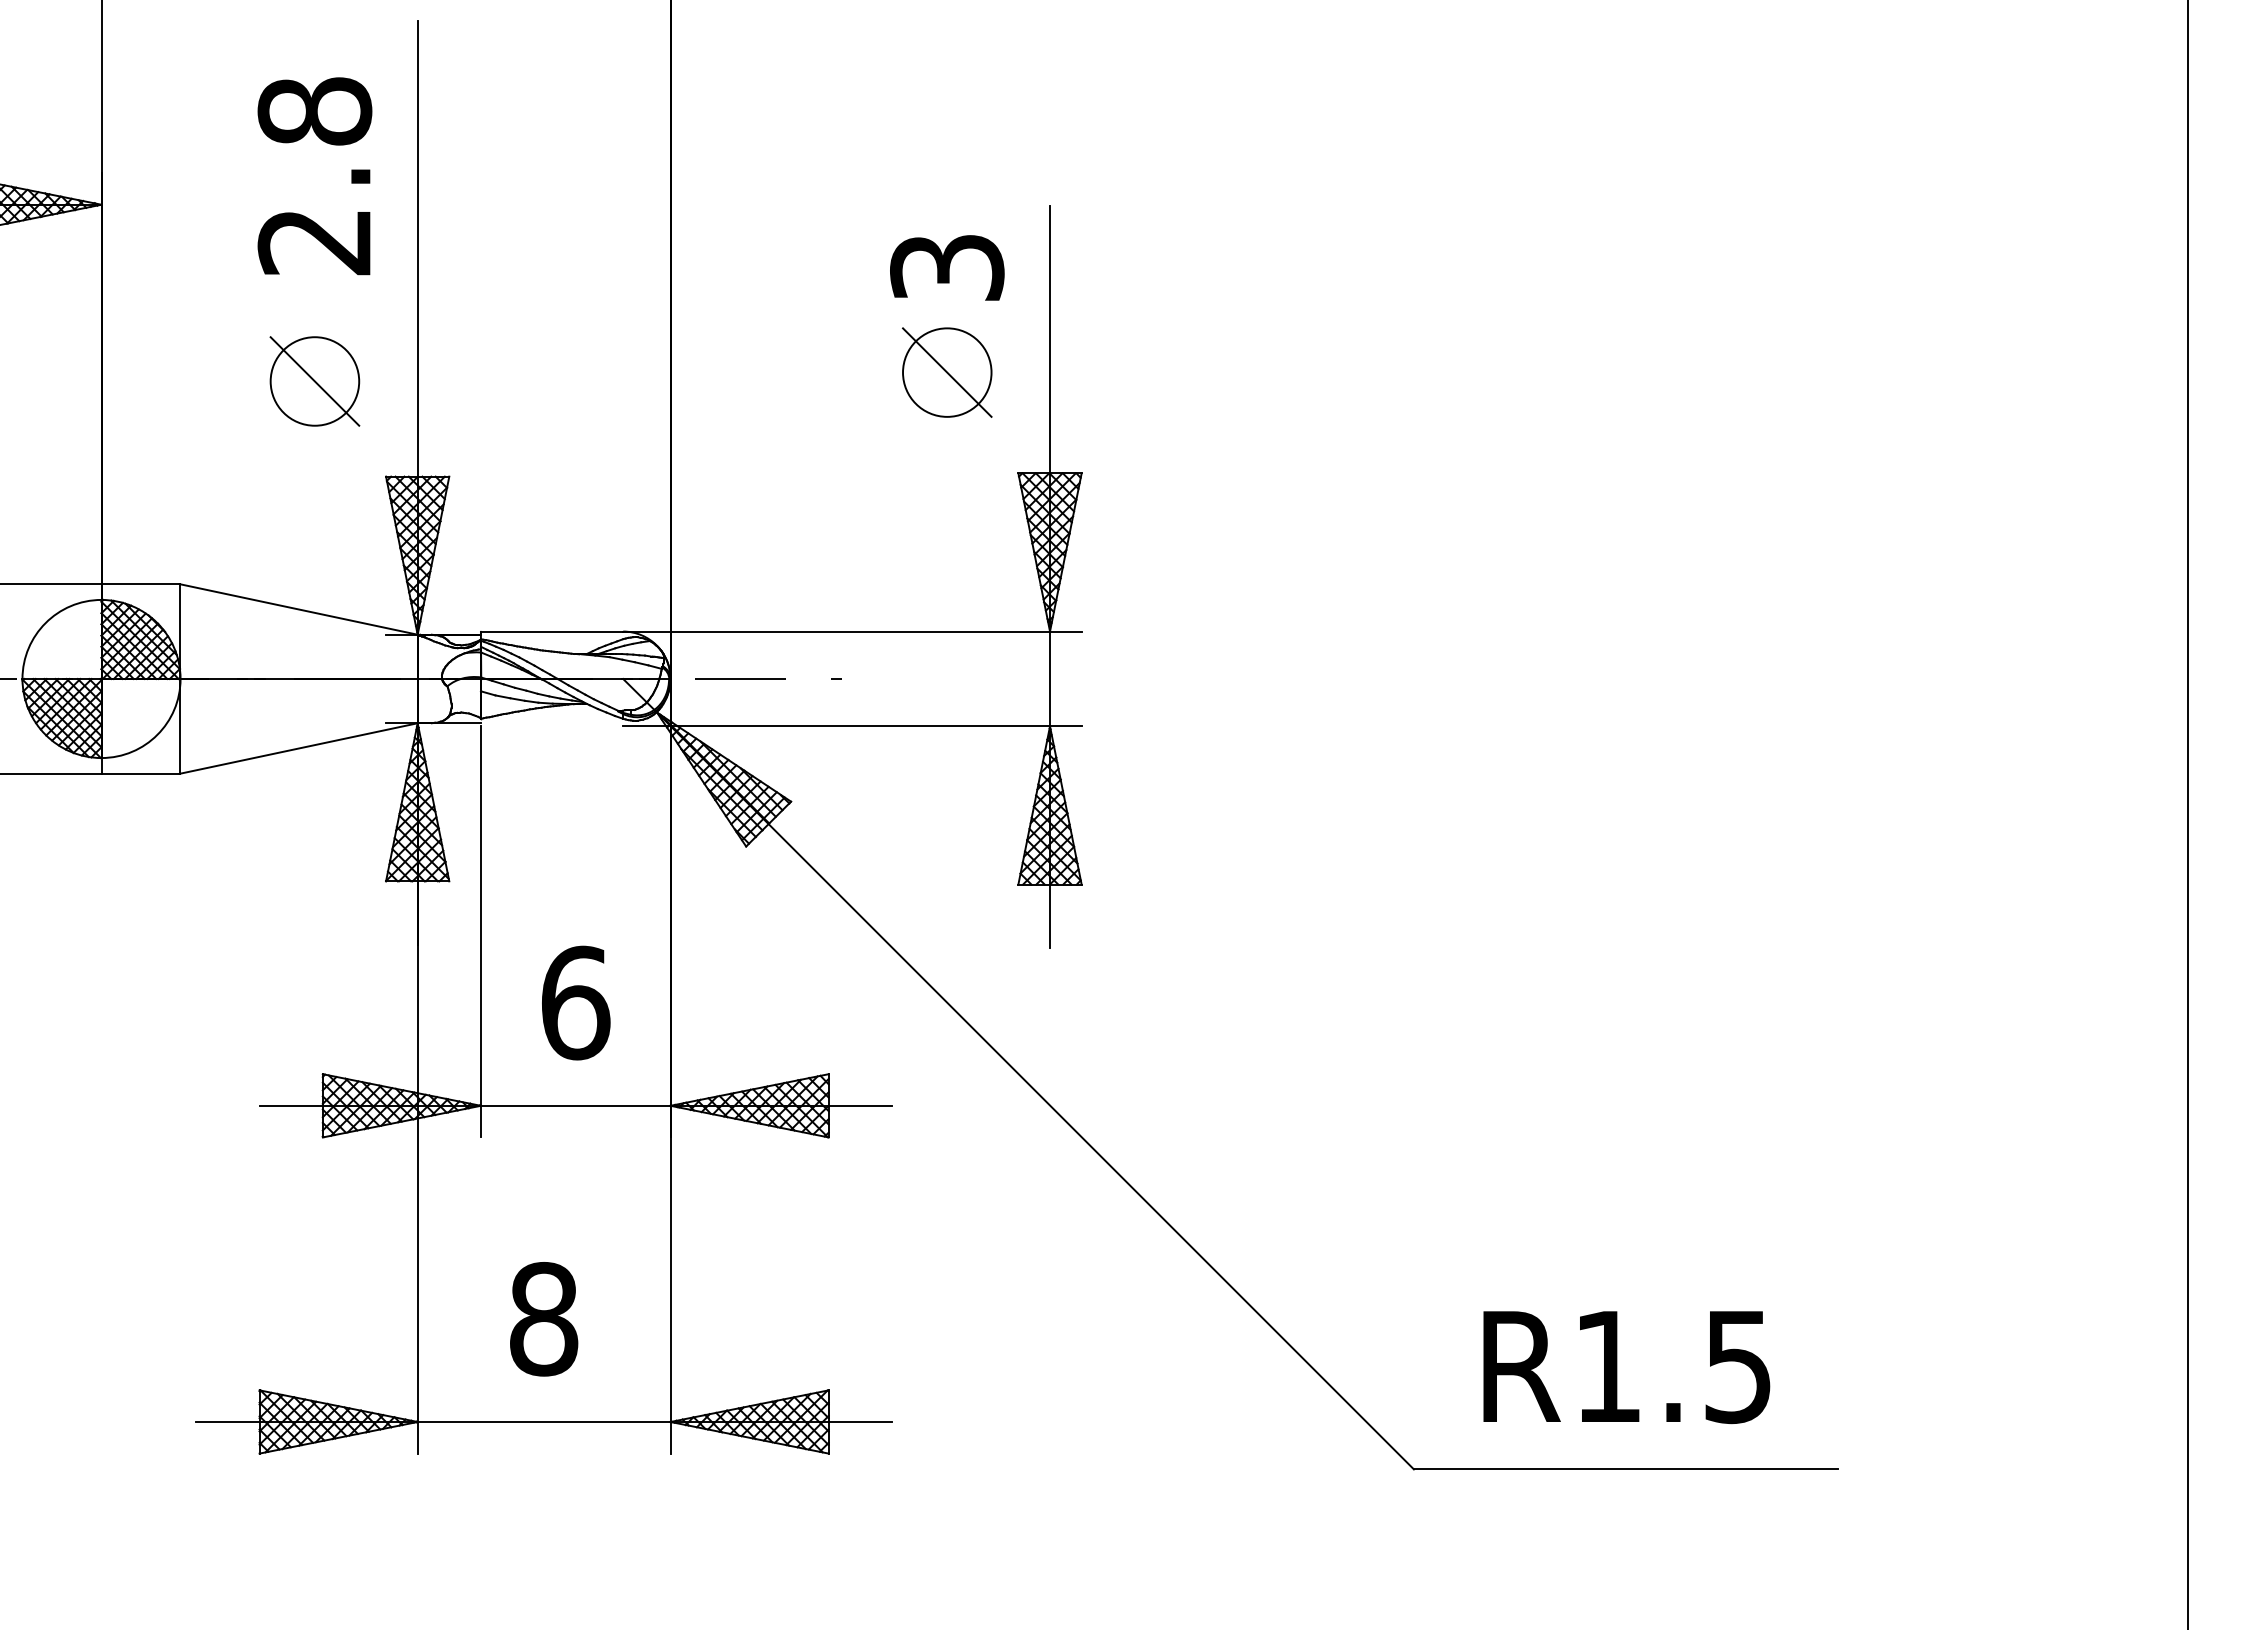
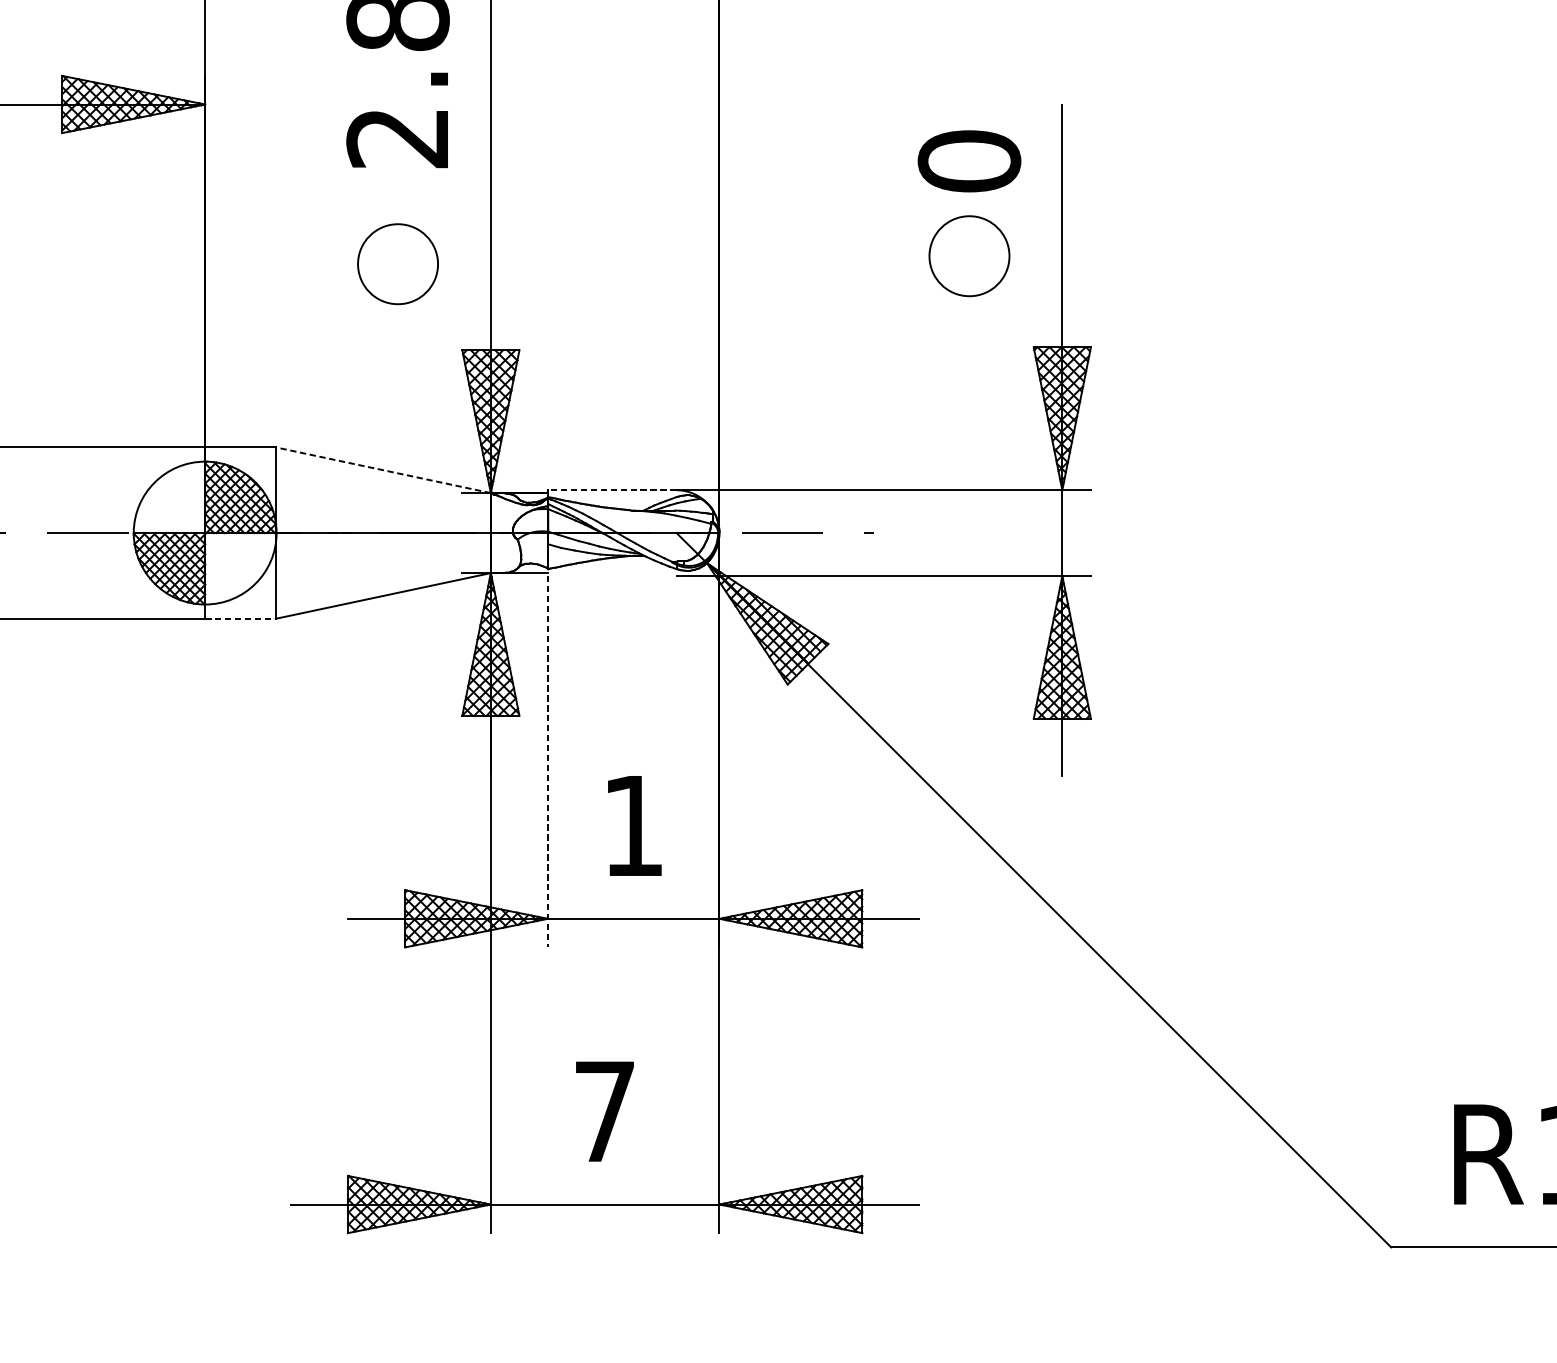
text: (947, 267) -> (969, 161), 3 -> 0
line: (947, 372) -> (969, 256), removed
line: (314, 381) -> (397, 264), removed
line: (298, 609) -> (383, 470), solid -> dashed
line: (551, 631) -> (611, 490), solid -> dashed
line: (141, 773) -> (241, 618), solid -> dashed
line: (480, 931) -> (547, 761), solid -> dashed
text: (576, 1002) -> (634, 825), 6 -> 1
text: (544, 1319) -> (605, 1111), 8 -> 7

